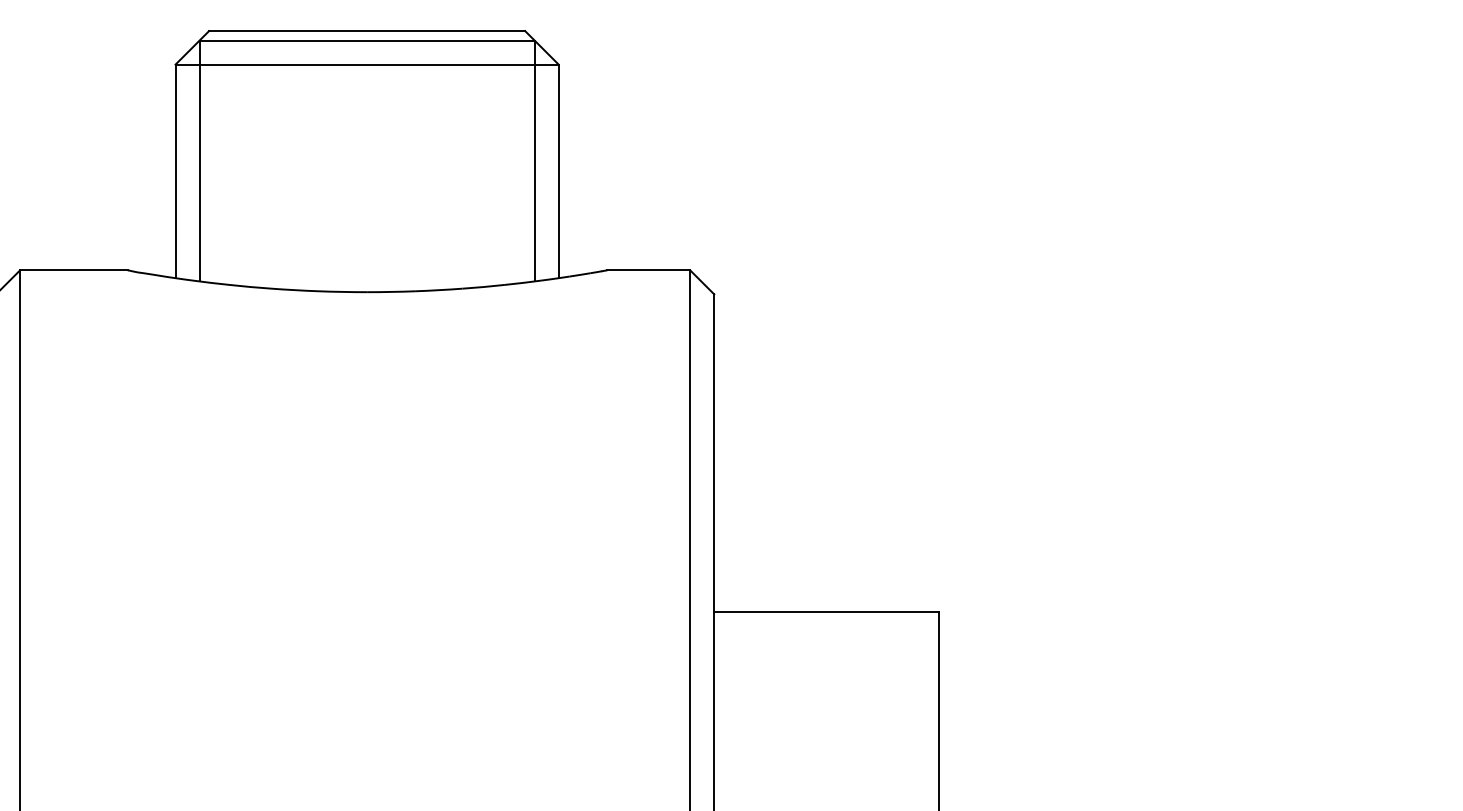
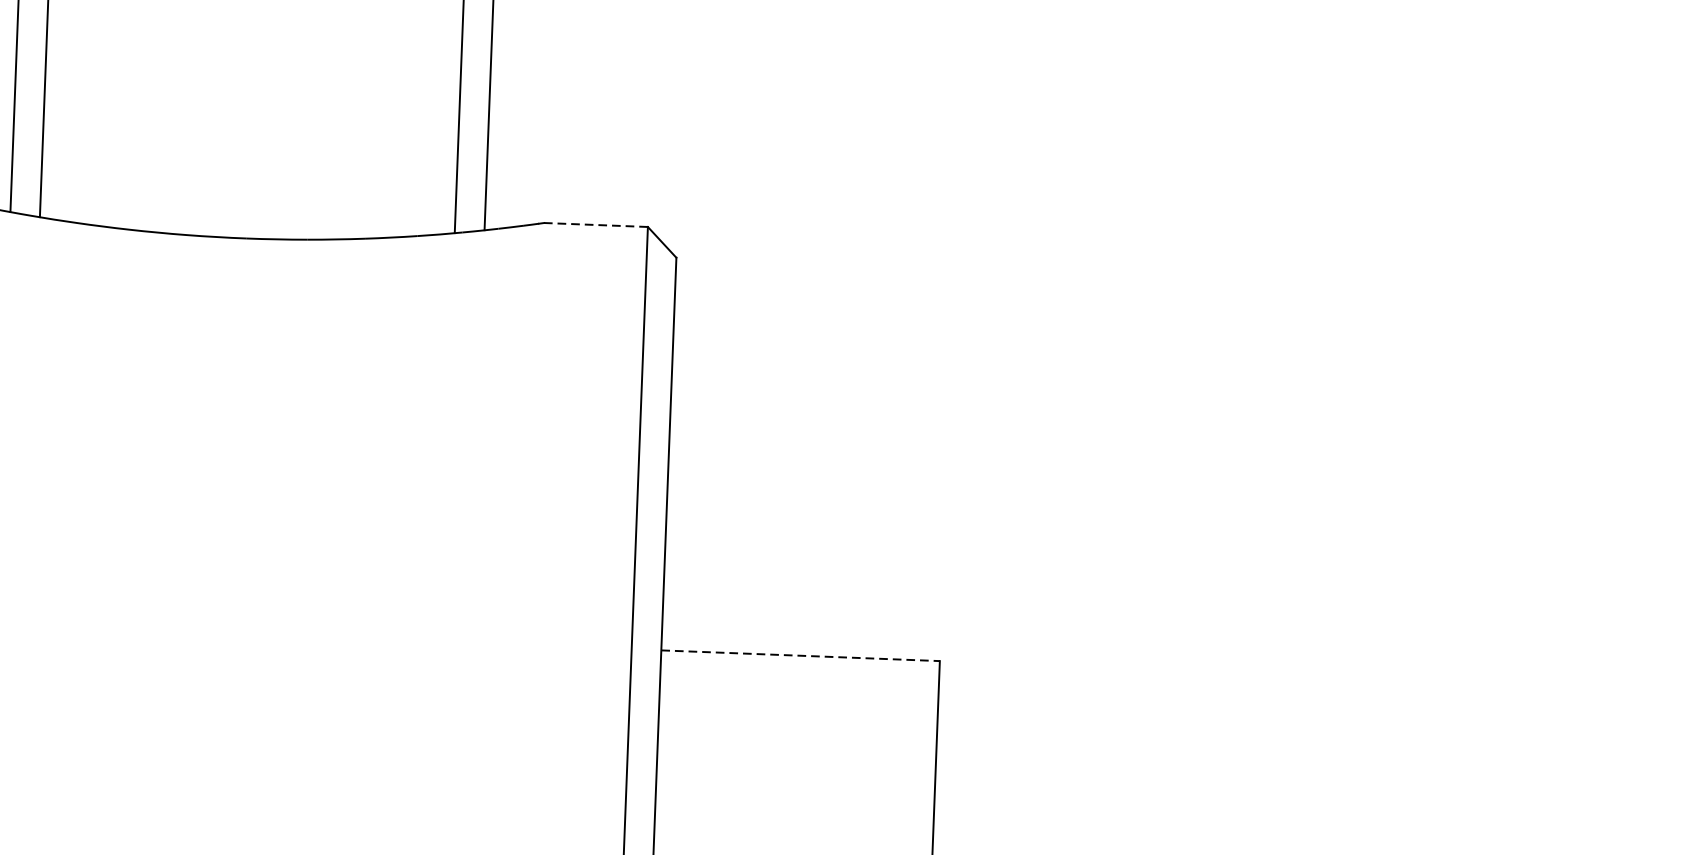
line: (648, 270) -> (596, 225), solid -> dashed
line: (826, 611) -> (800, 655), solid -> dashed

